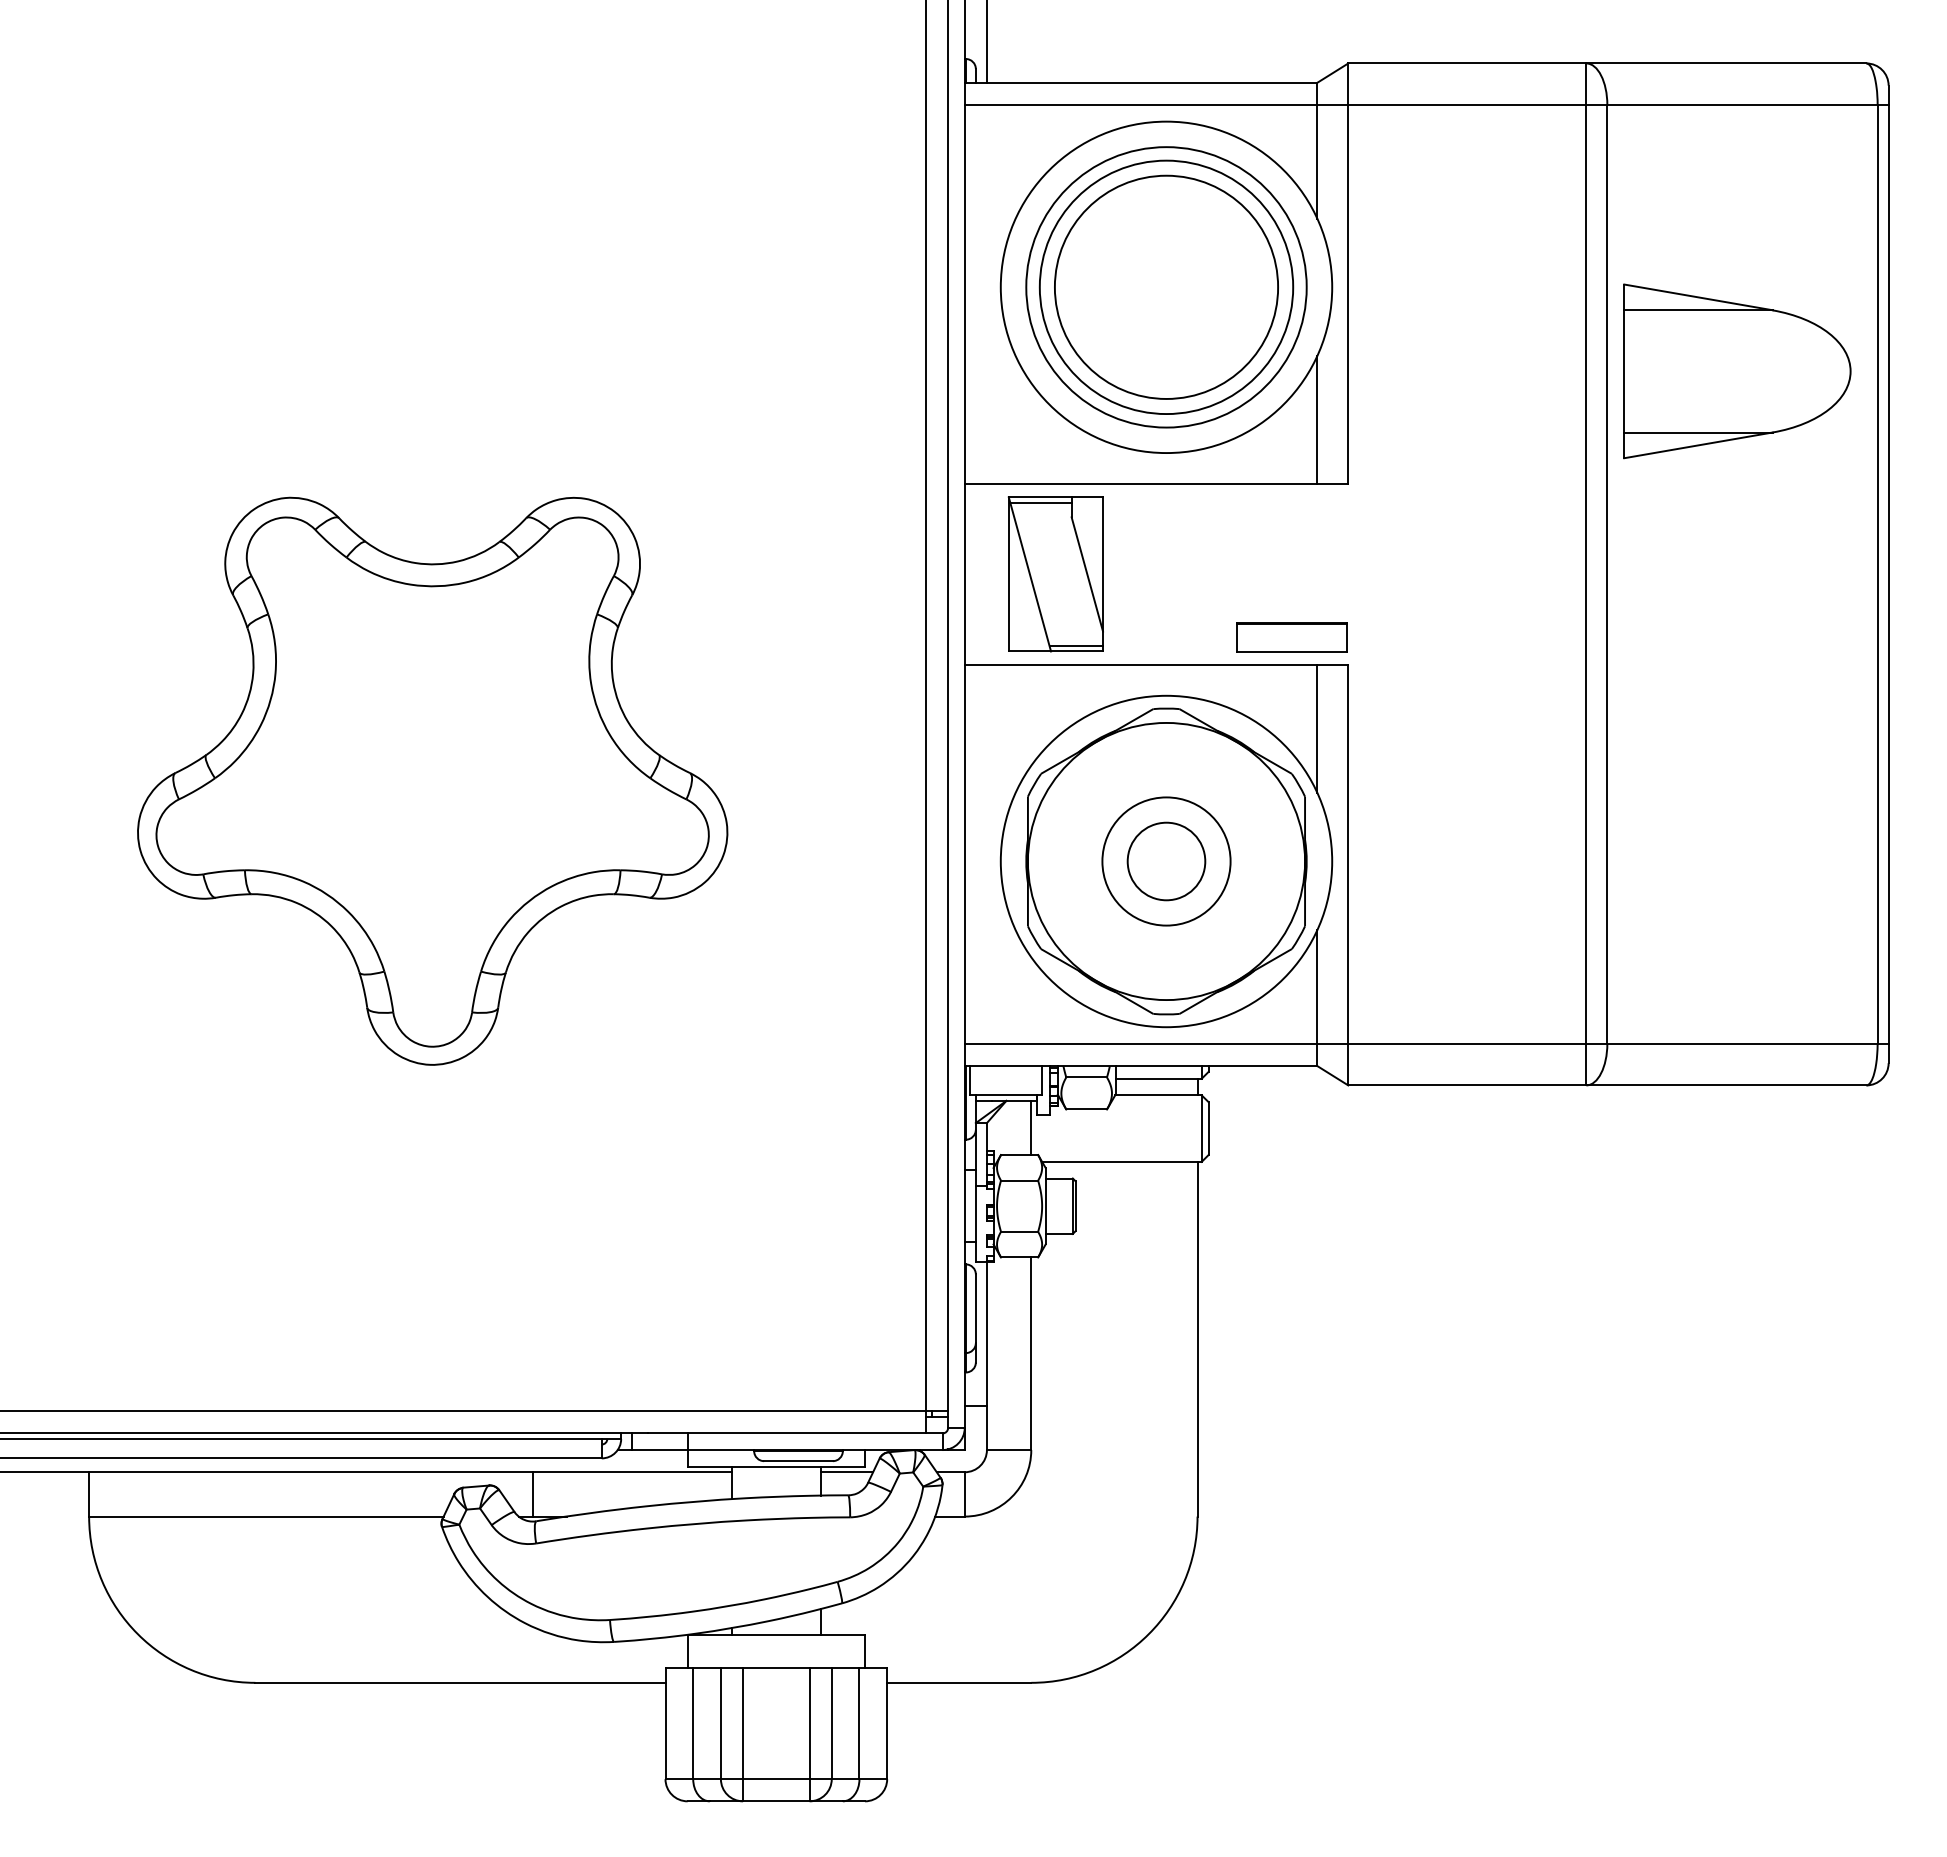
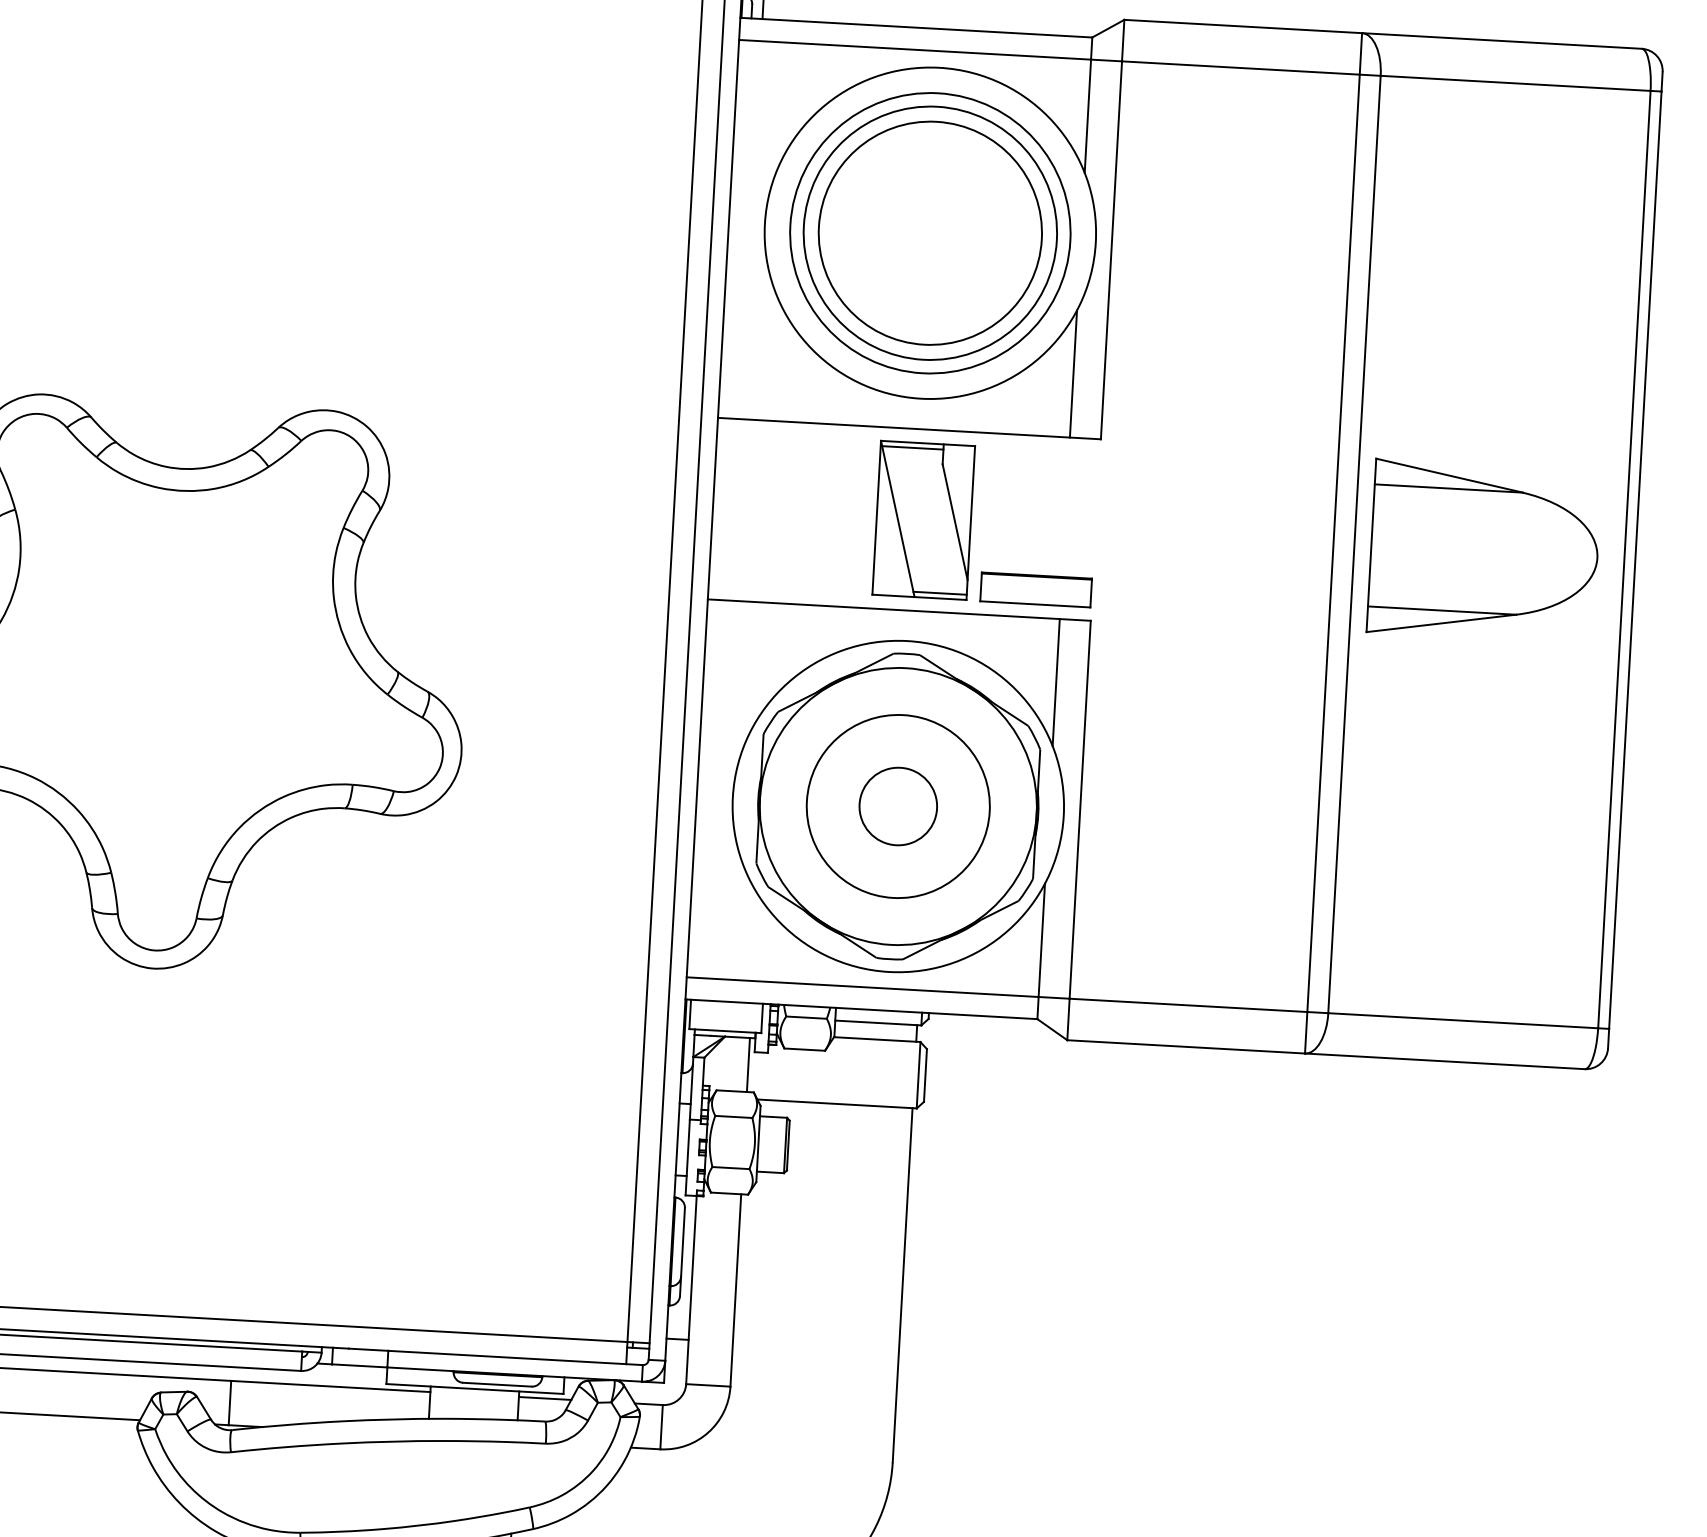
part: (1737, 371) -> (1484, 551), moved
part: (1055, 574) -> (923, 520), moved
circle: (1166, 861) -> (898, 806), size x1.43

